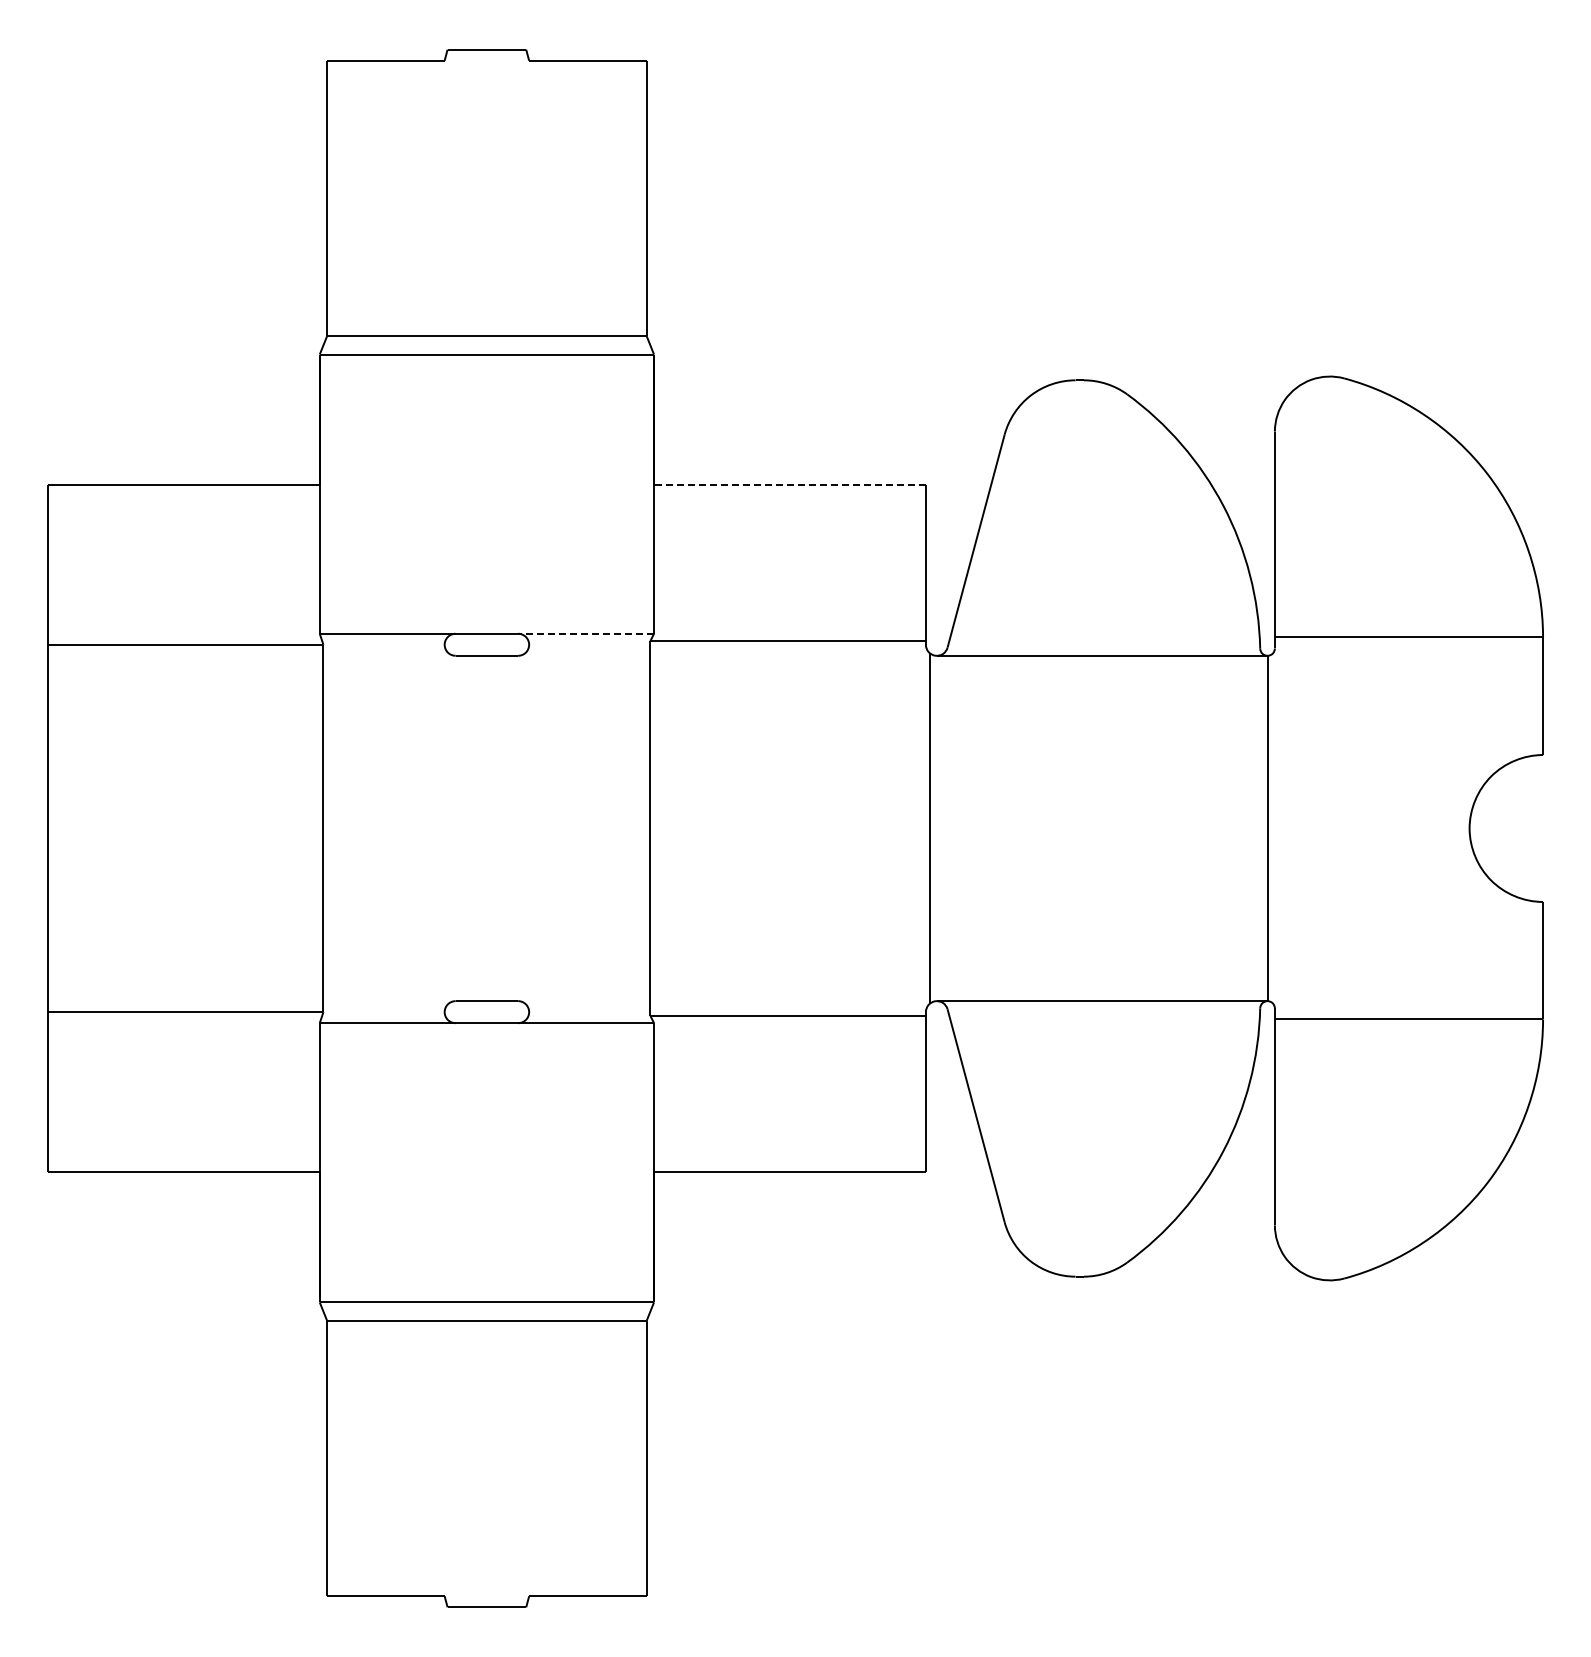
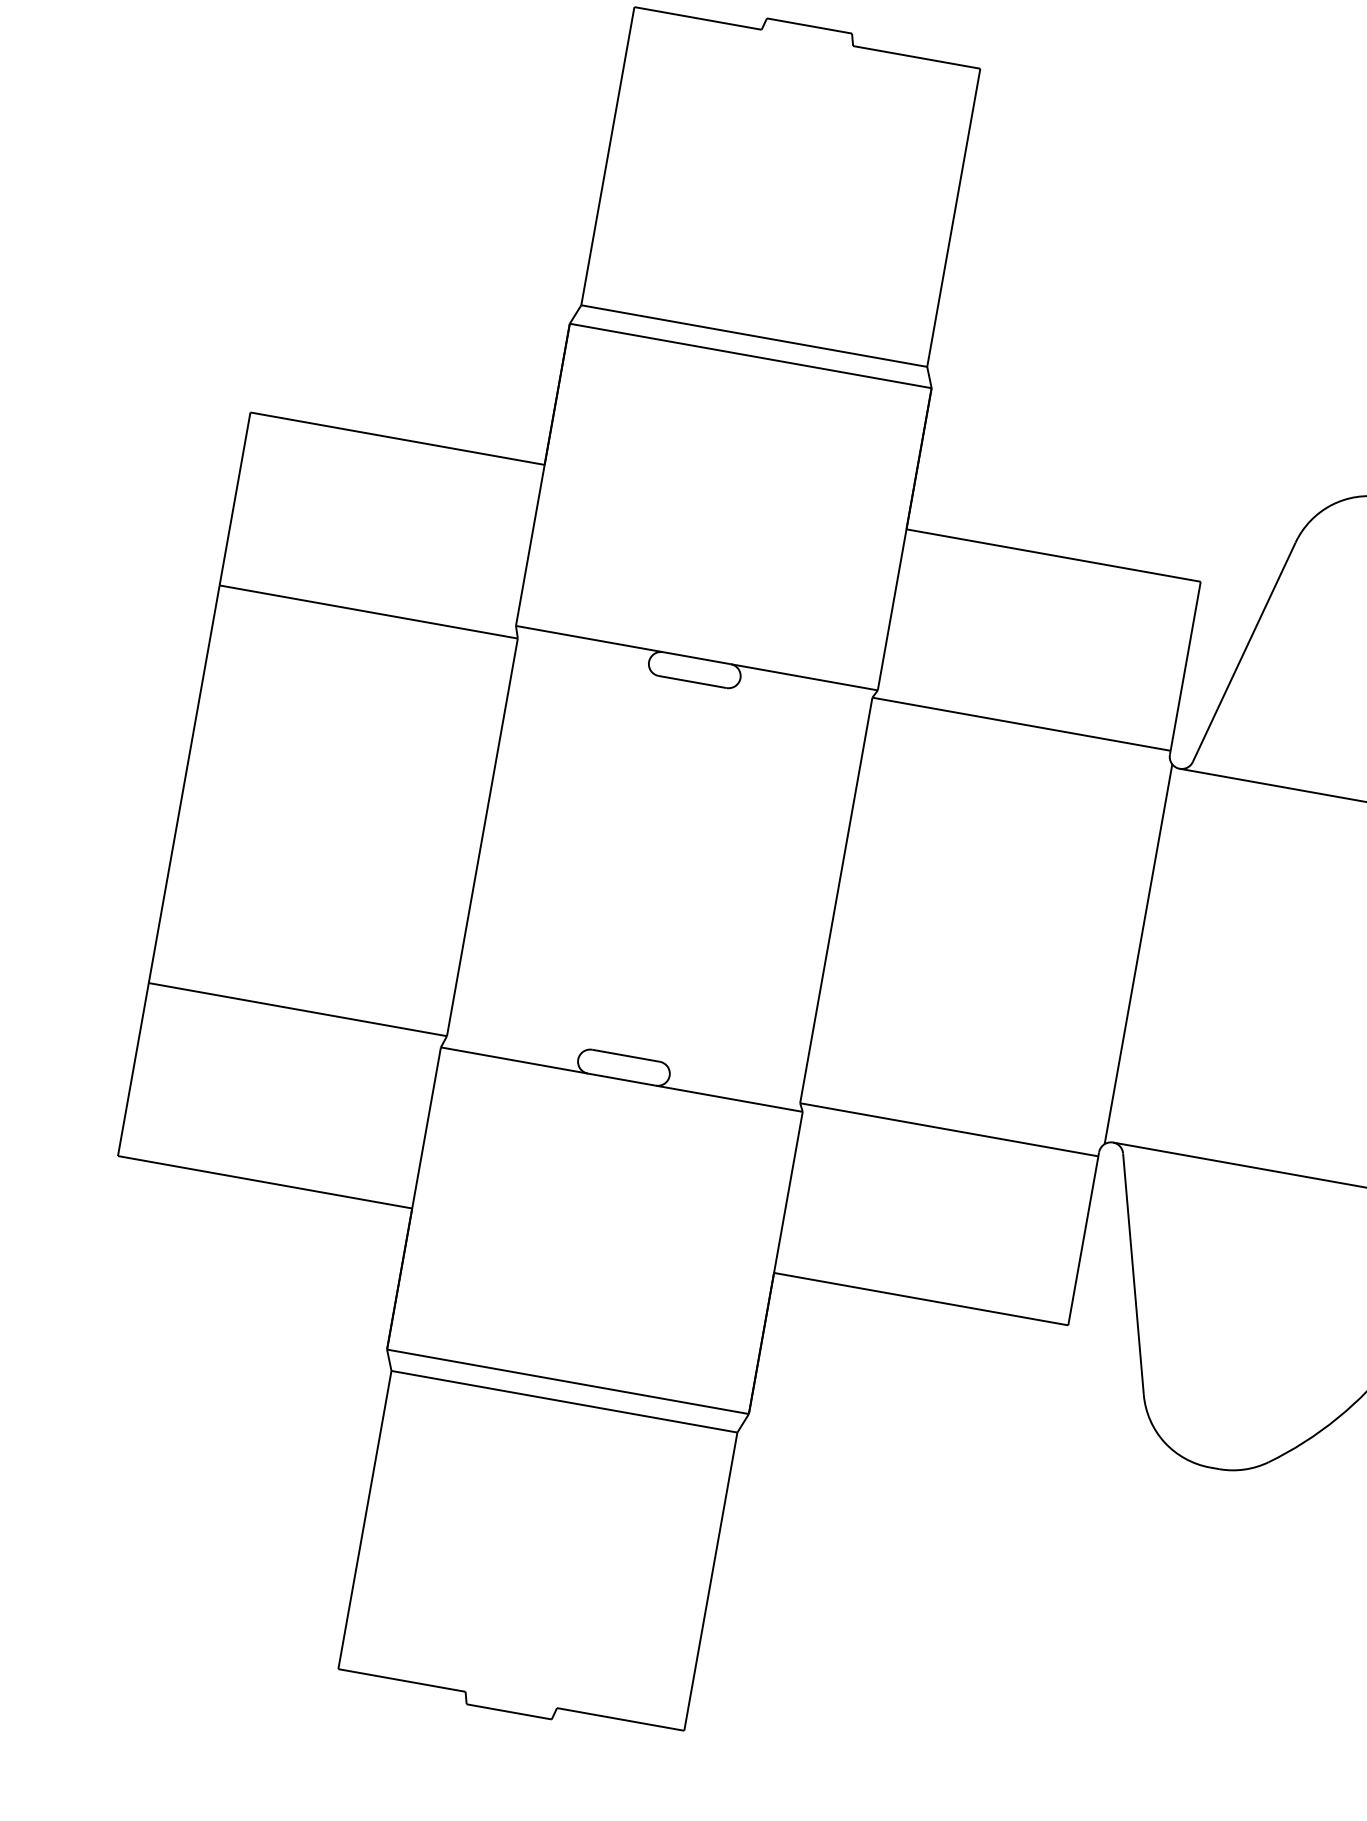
line: (789, 484) -> (1053, 554), dashed -> solid
line: (586, 633) -> (804, 677), dashed -> solid

